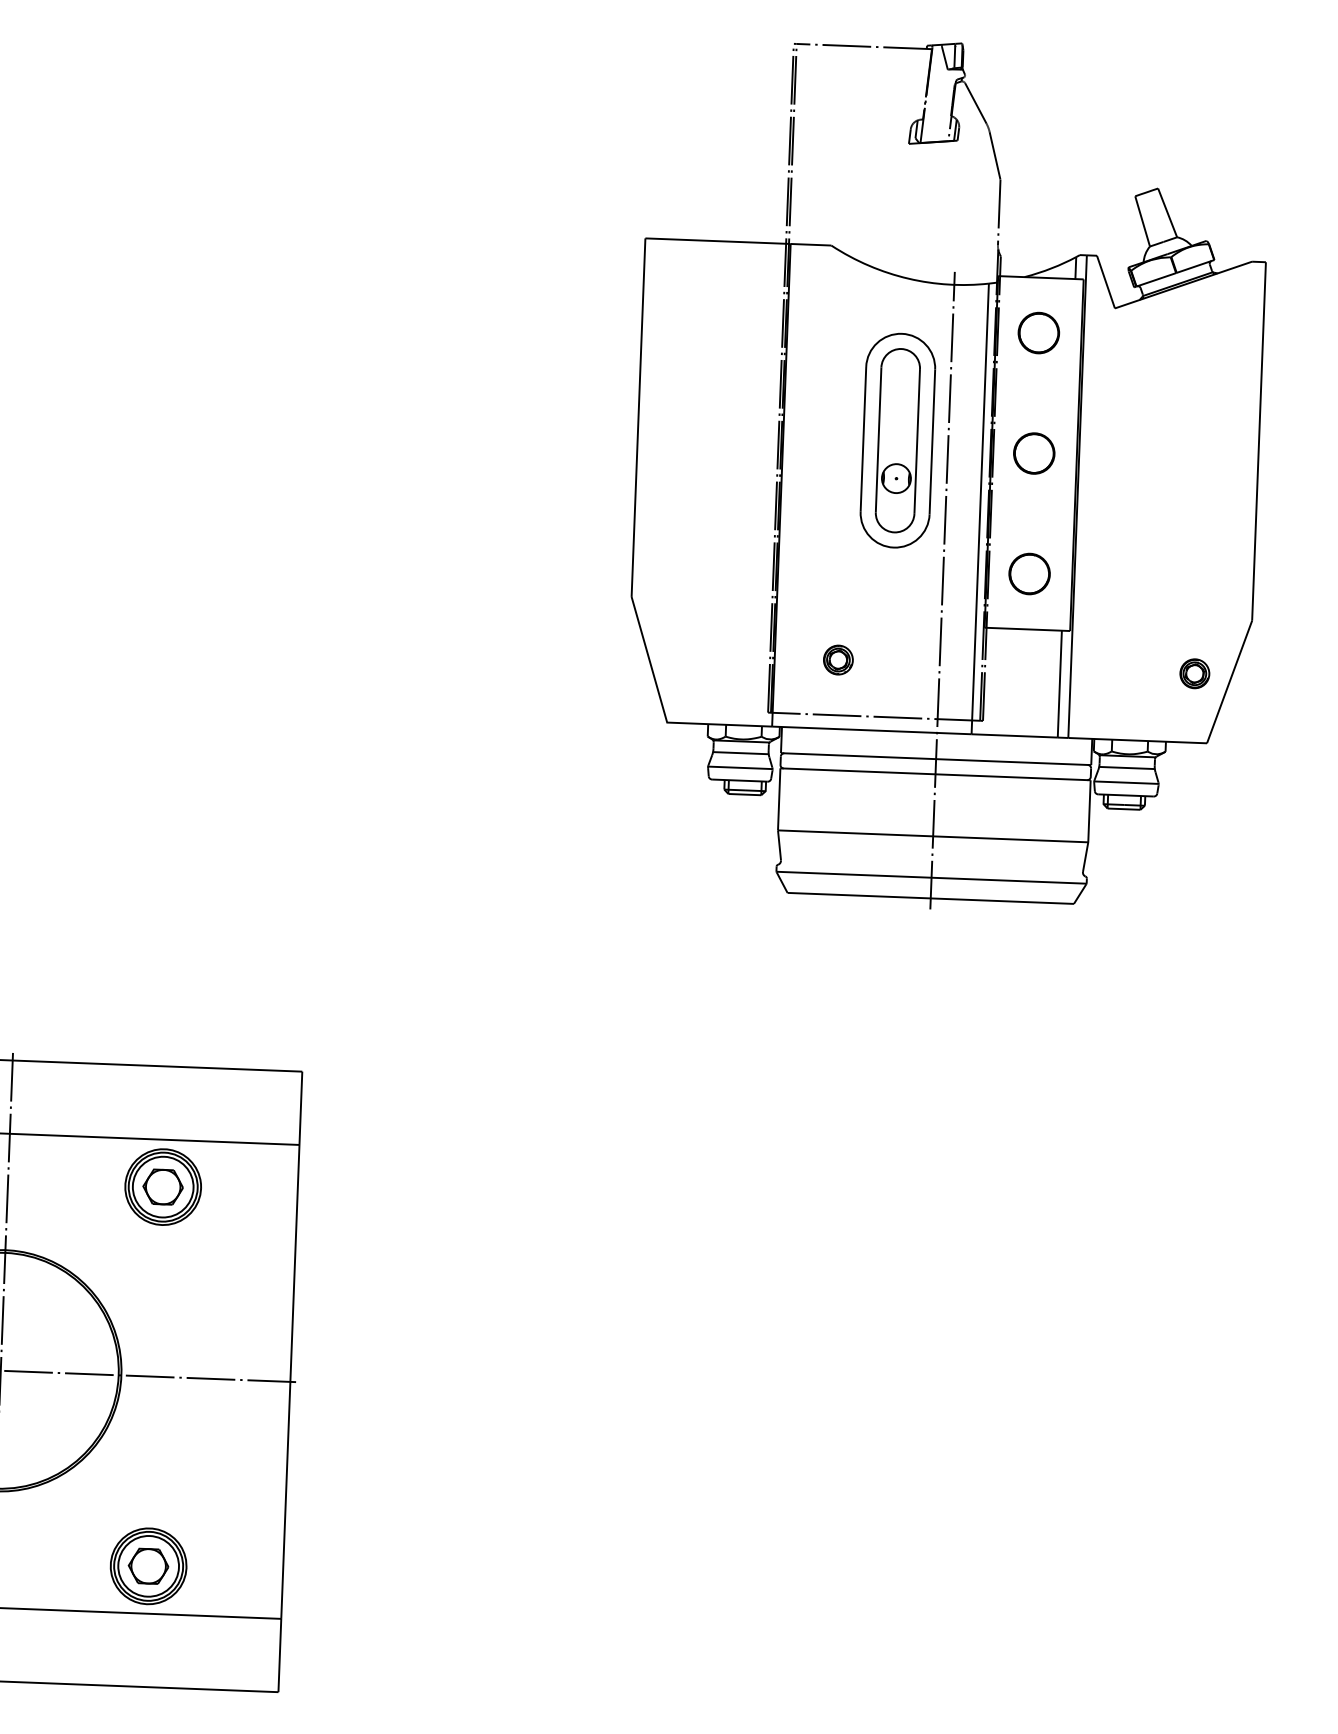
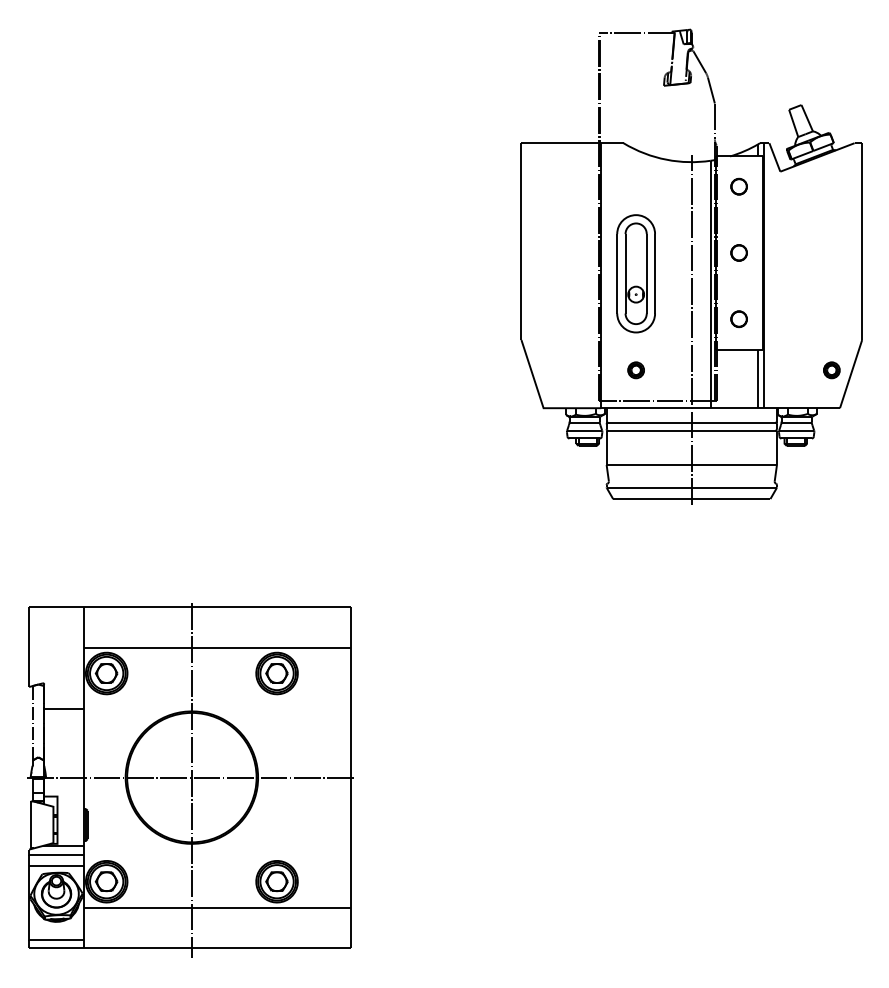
part: (1037, 332) -> (738, 186), size x0.71
part: (896, 440) -> (635, 273), moved
part: (1033, 452) -> (738, 252), size x0.71
part: (1028, 574) -> (738, 319), size x0.71

